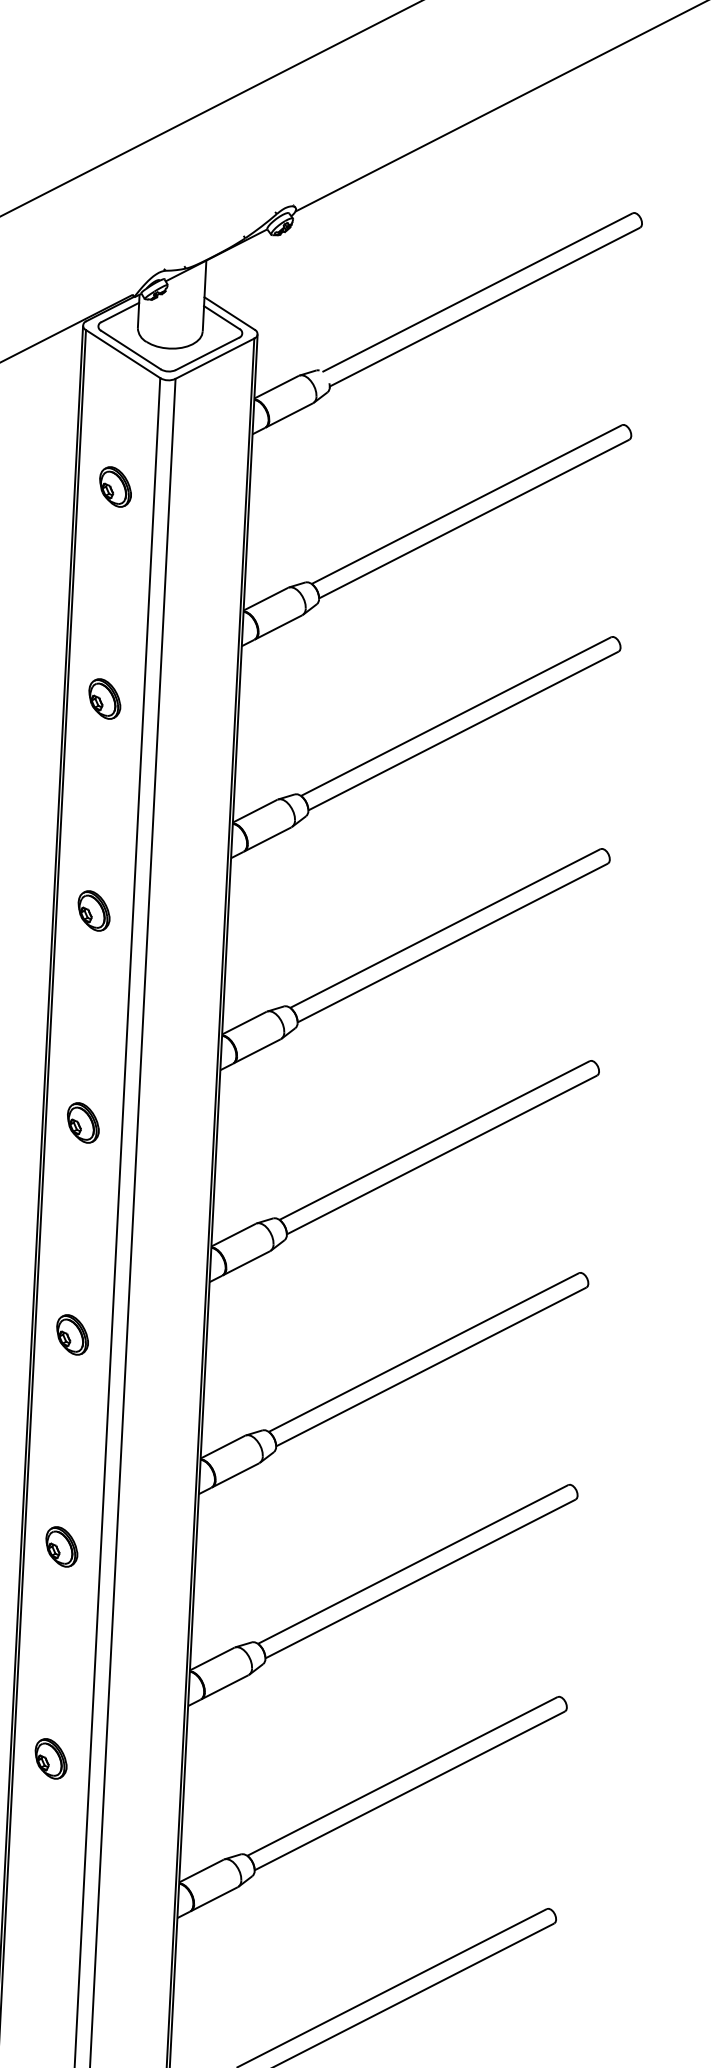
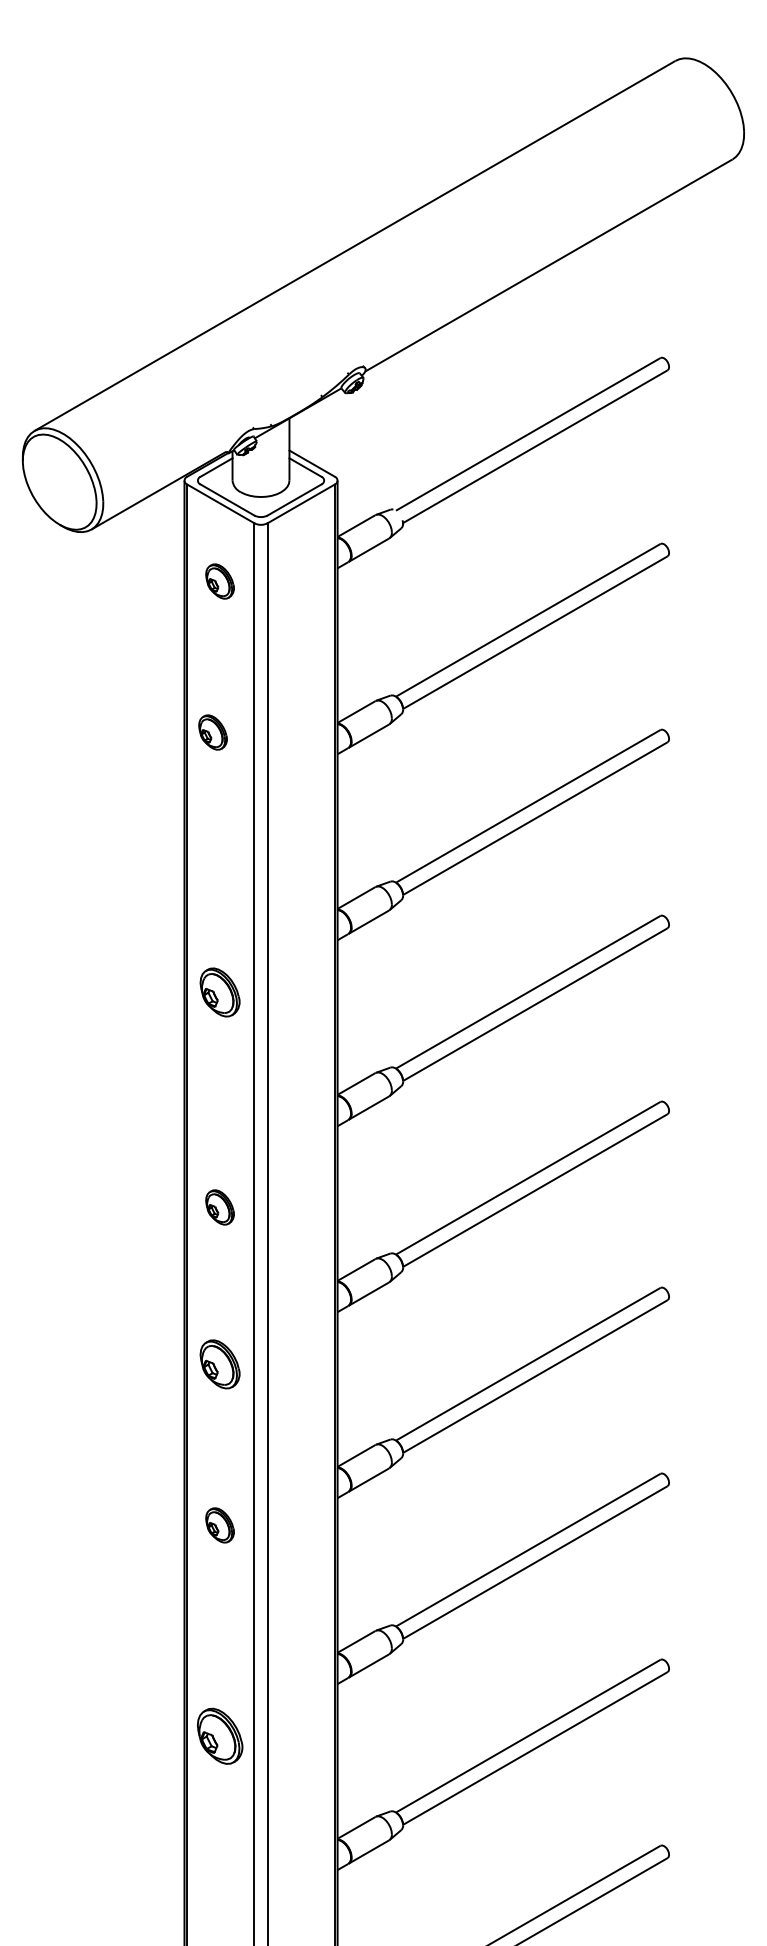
part: (114, 486) -> (219, 581), moved
part: (104, 698) -> (212, 732), moved
part: (93, 910) -> (219, 992), size x1.4
part: (82, 1122) -> (219, 1207), moved
part: (71, 1334) -> (219, 1364), size x1.4
part: (61, 1546) -> (219, 1525), moved
part: (50, 1759) -> (219, 1736), size x1.6

